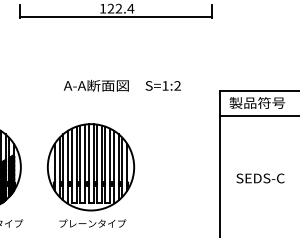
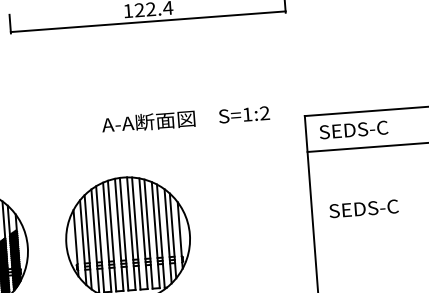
text: (121, 85) -> (184, 118), moved
text: (257, 102) -> (359, 128), 製品符号 -> SEDS-C
text: (260, 178) -> (363, 208), moved

